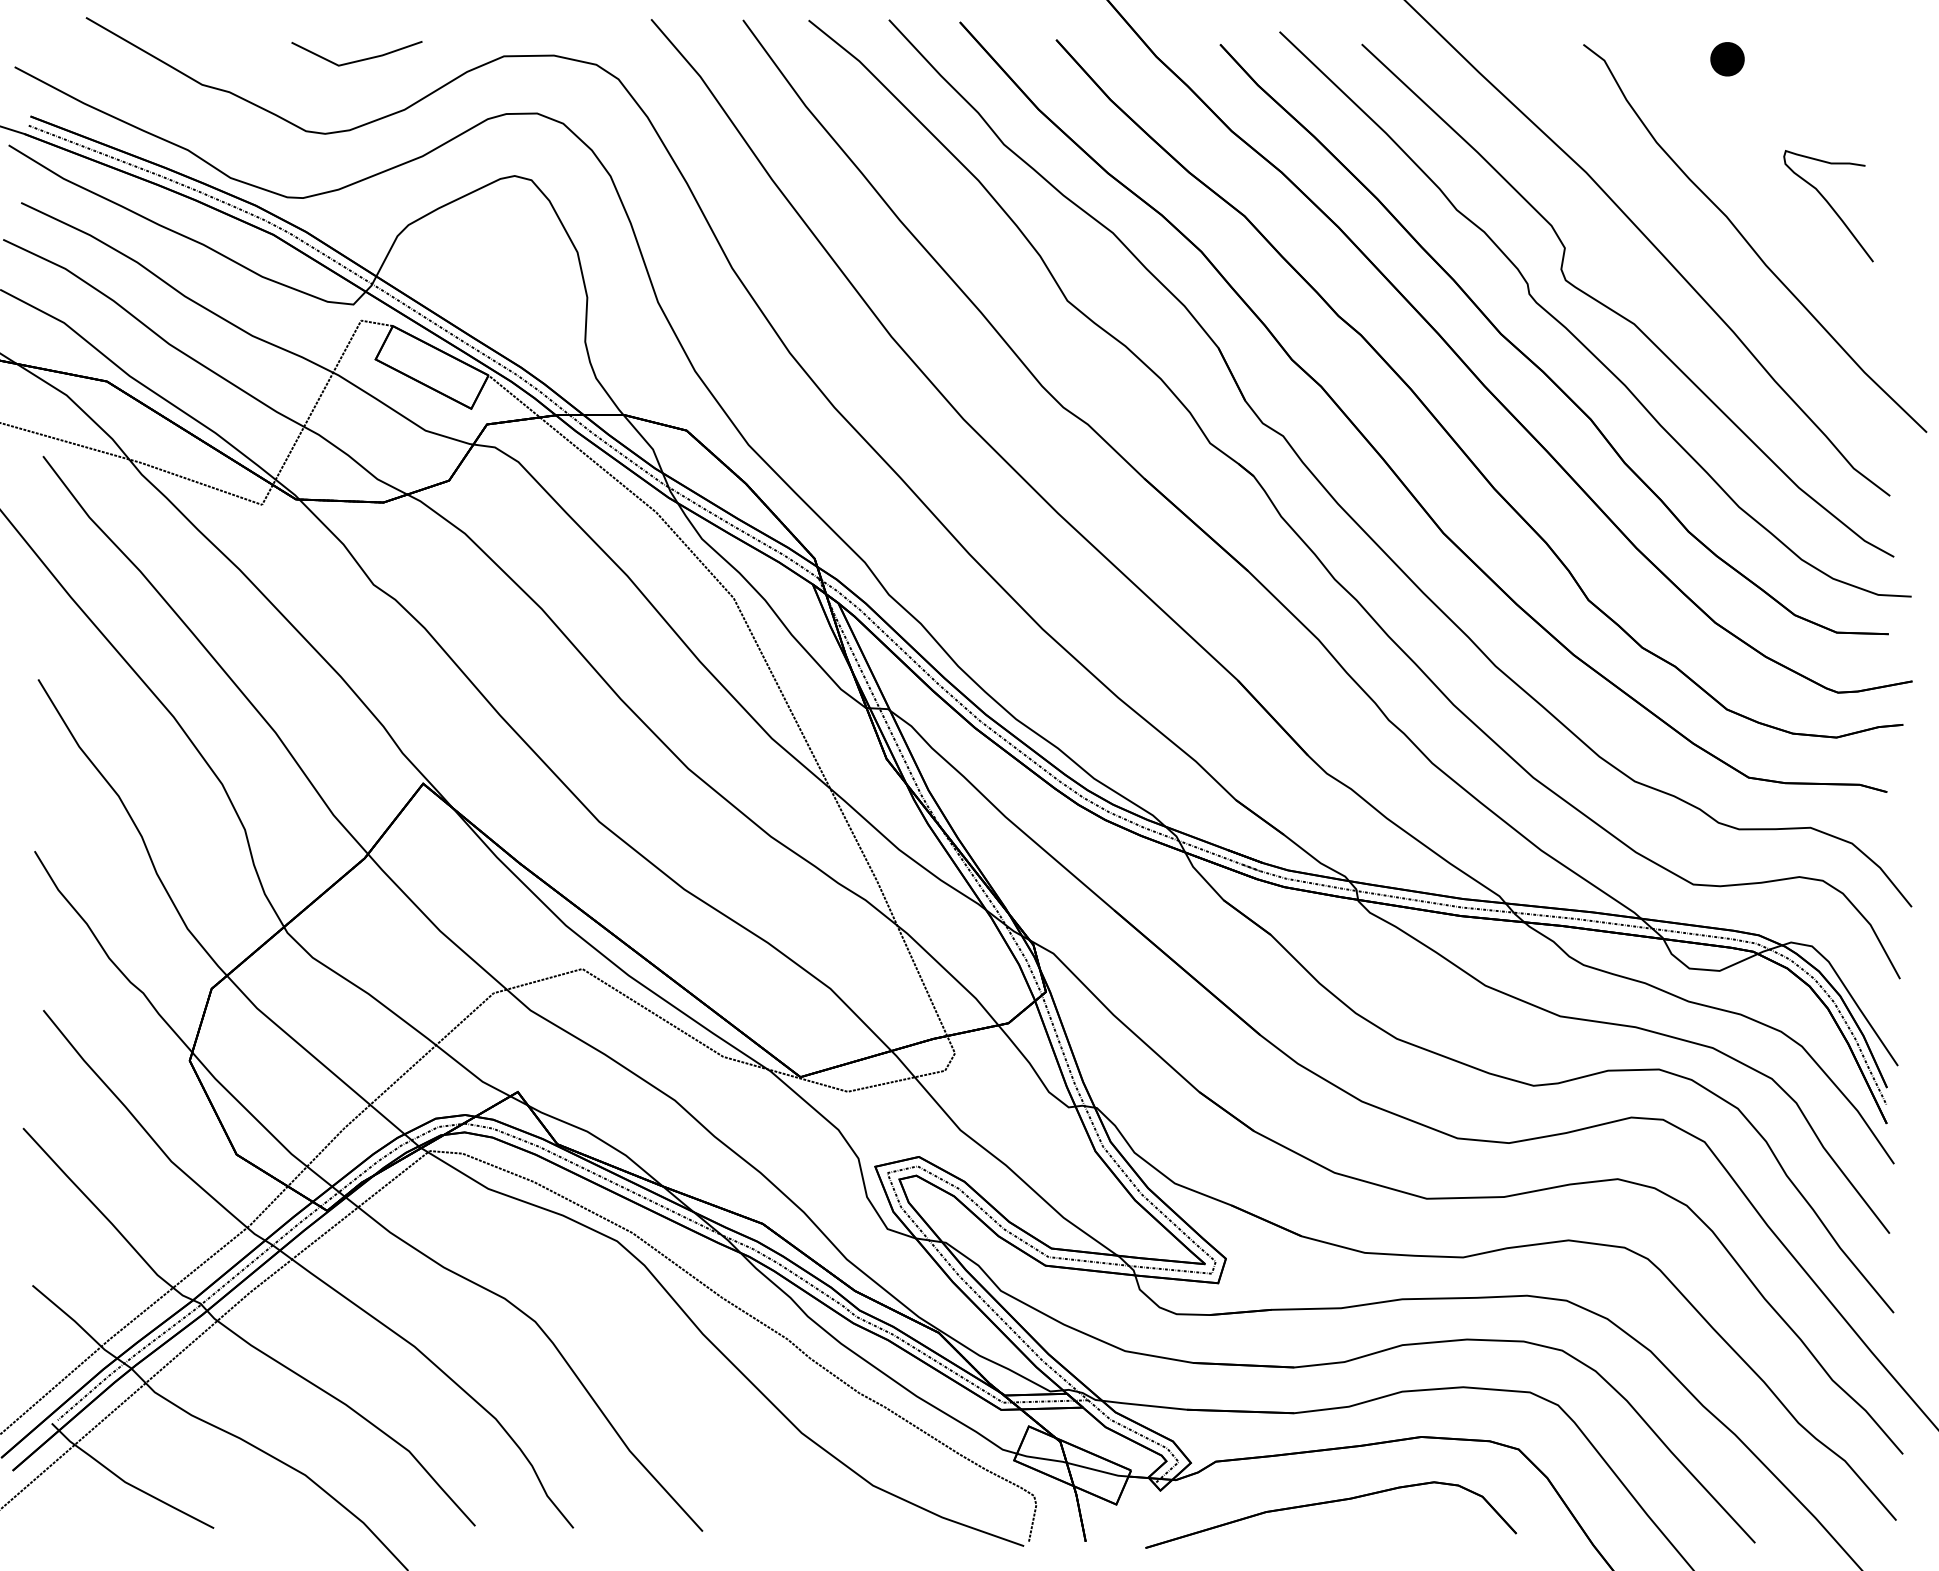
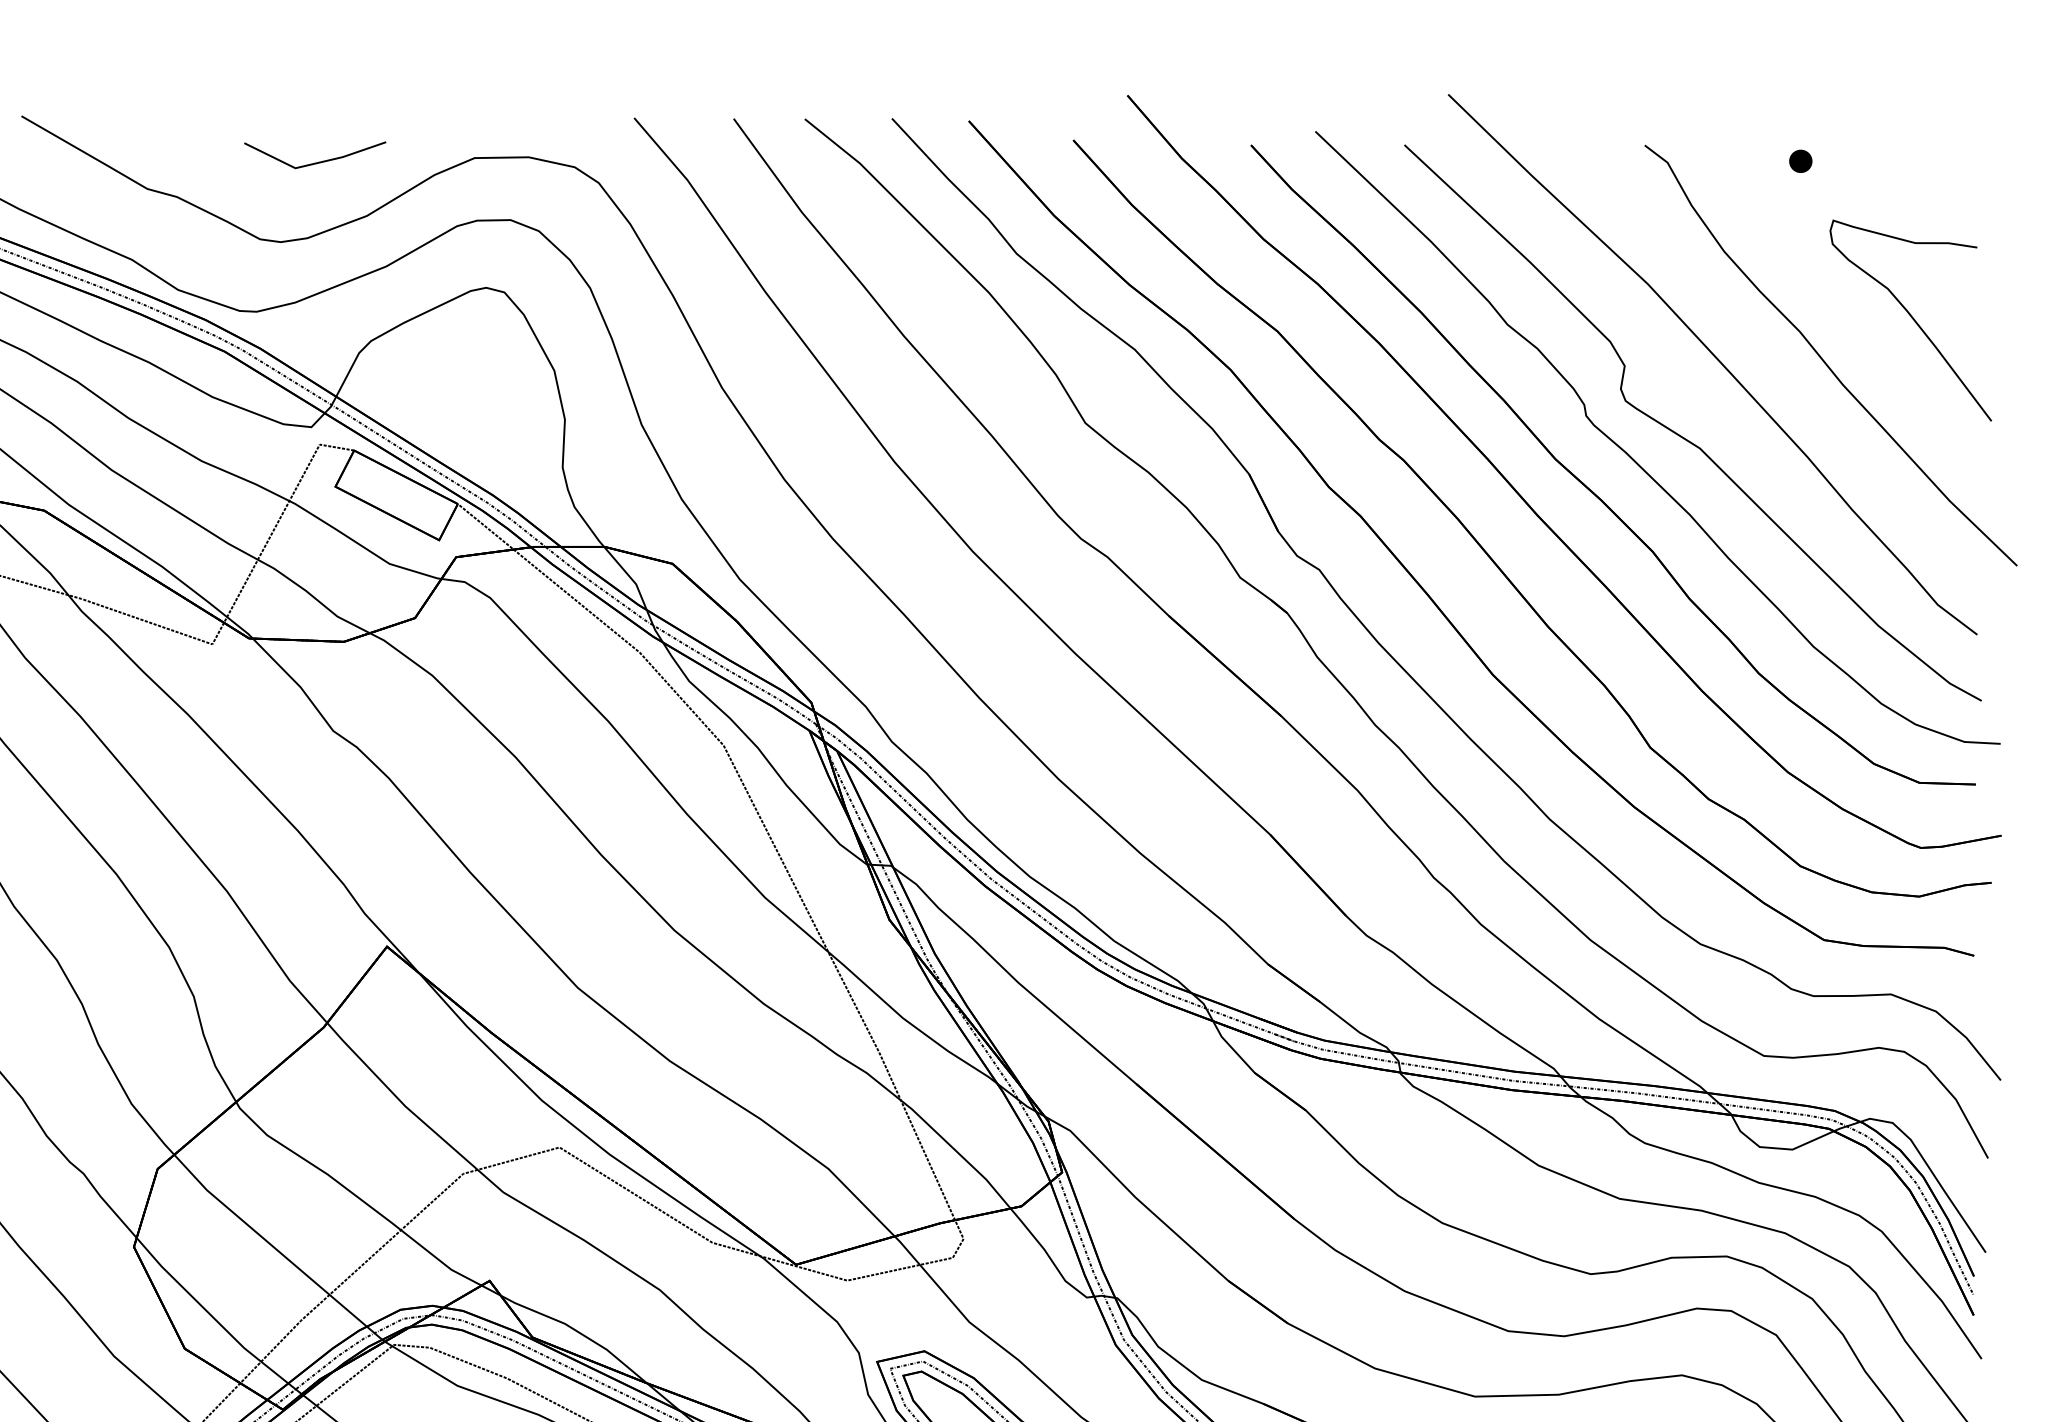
part: (1726, 59) -> (1799, 161), size x0.62
part: (1828, 206) -> (1910, 320), size x1.67

